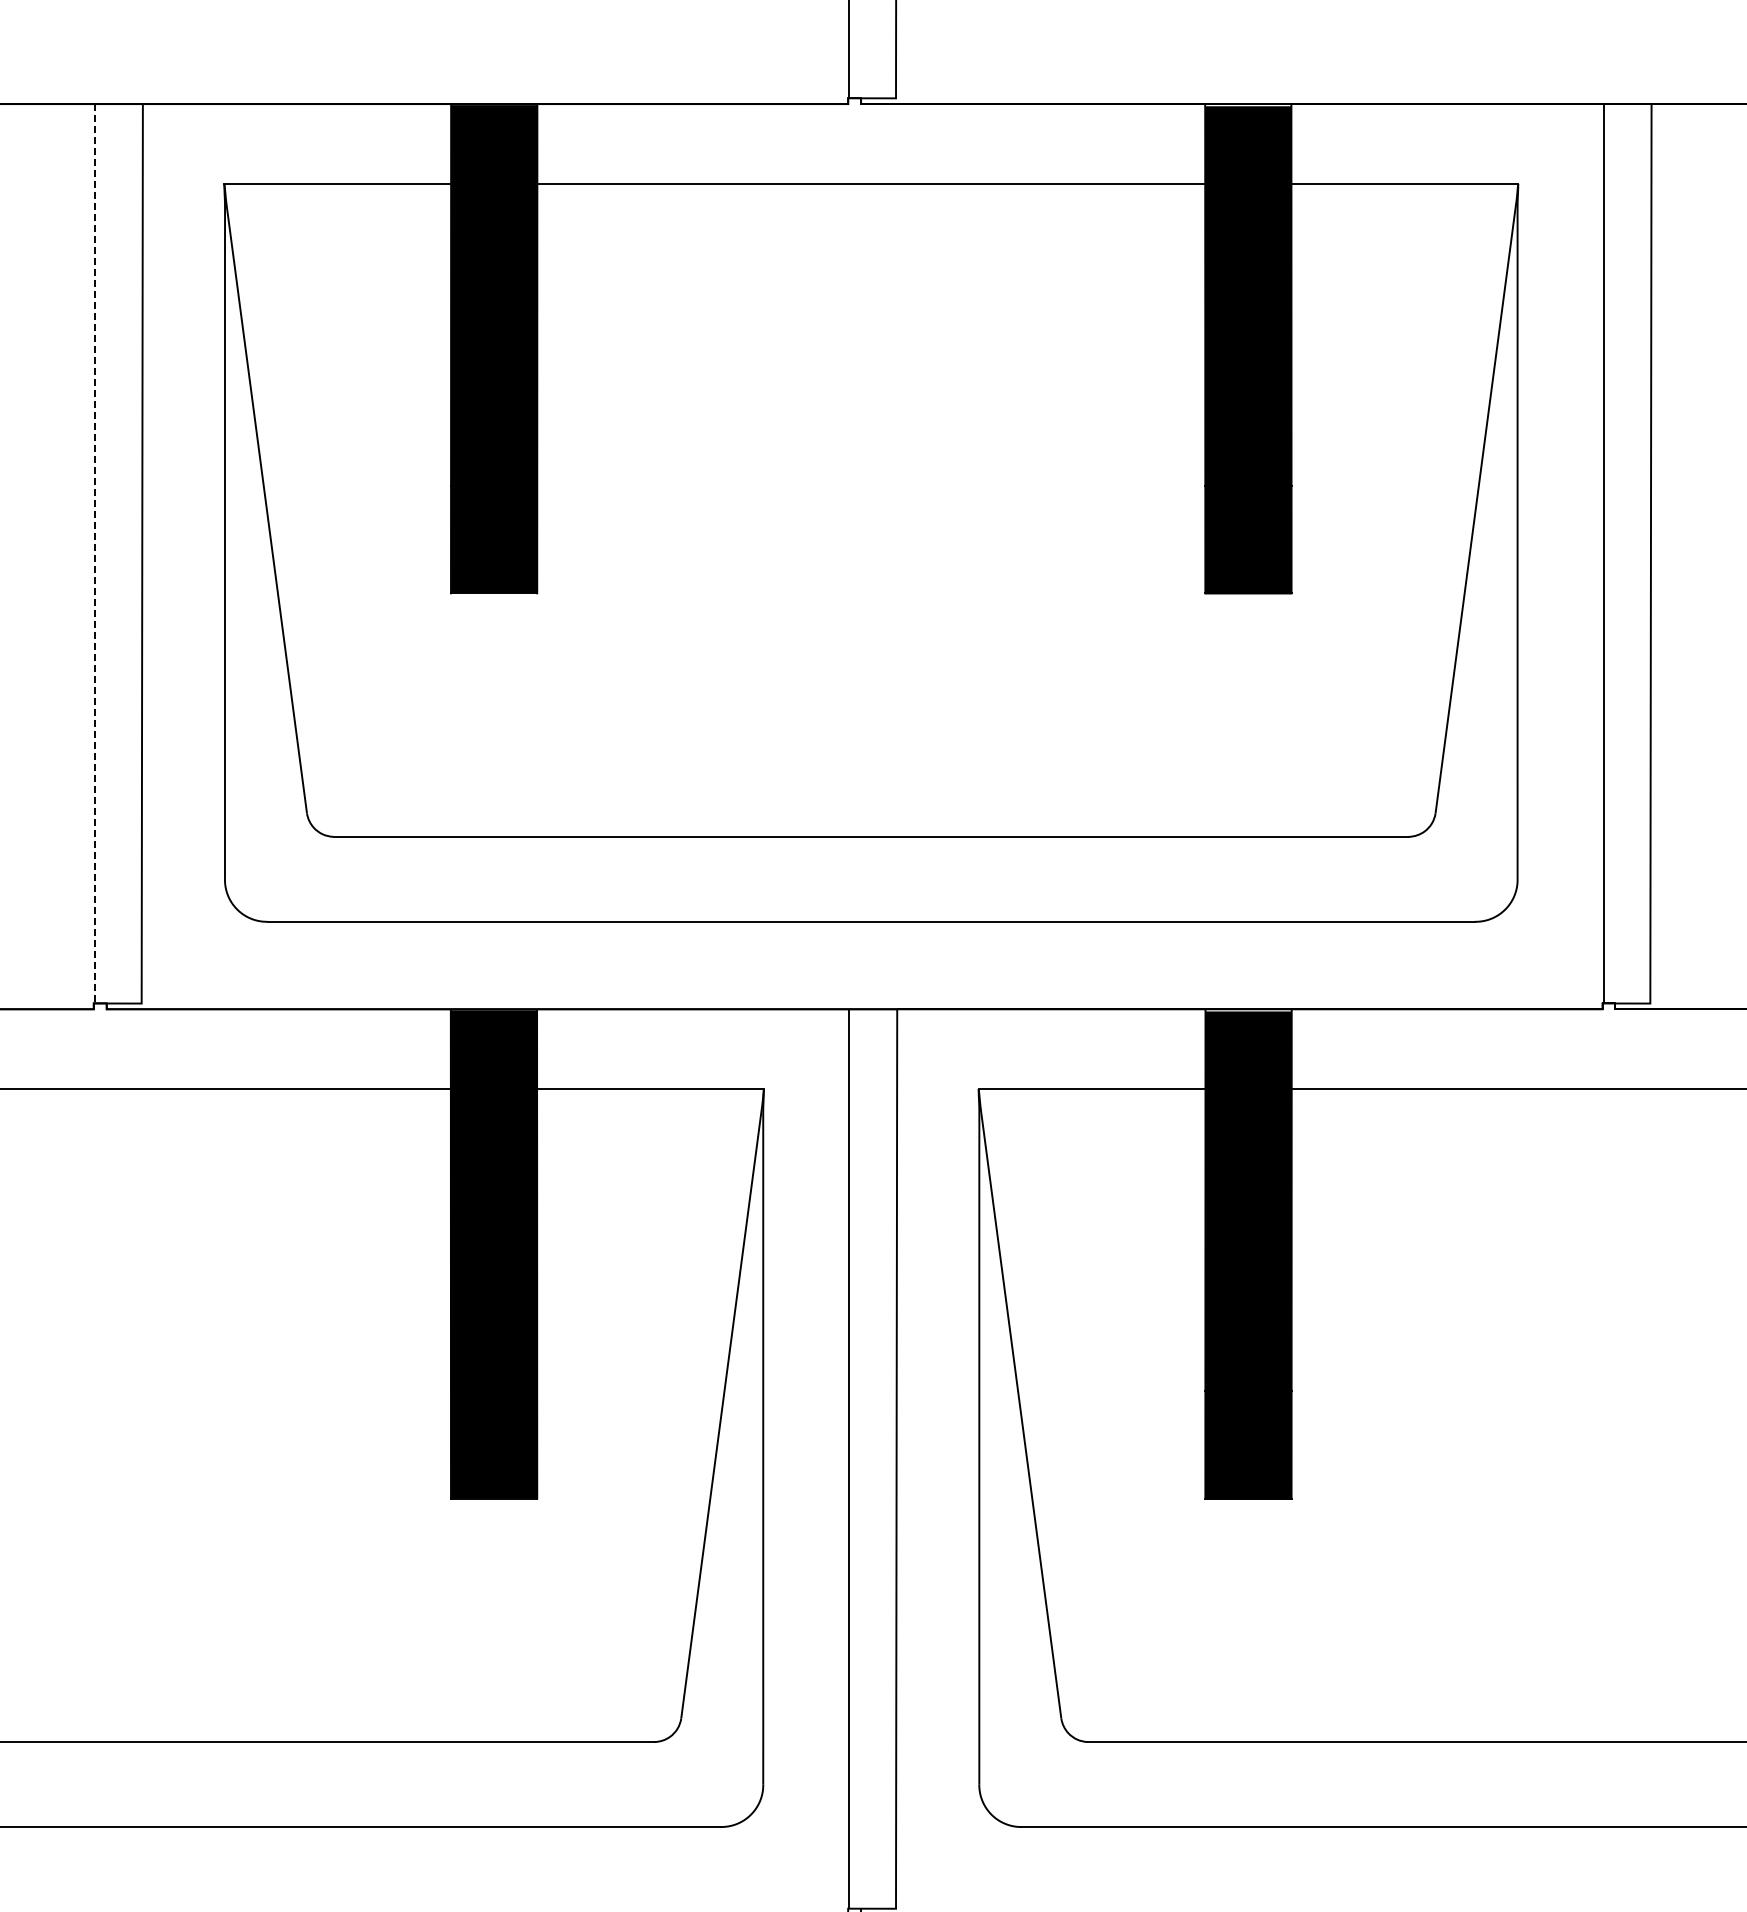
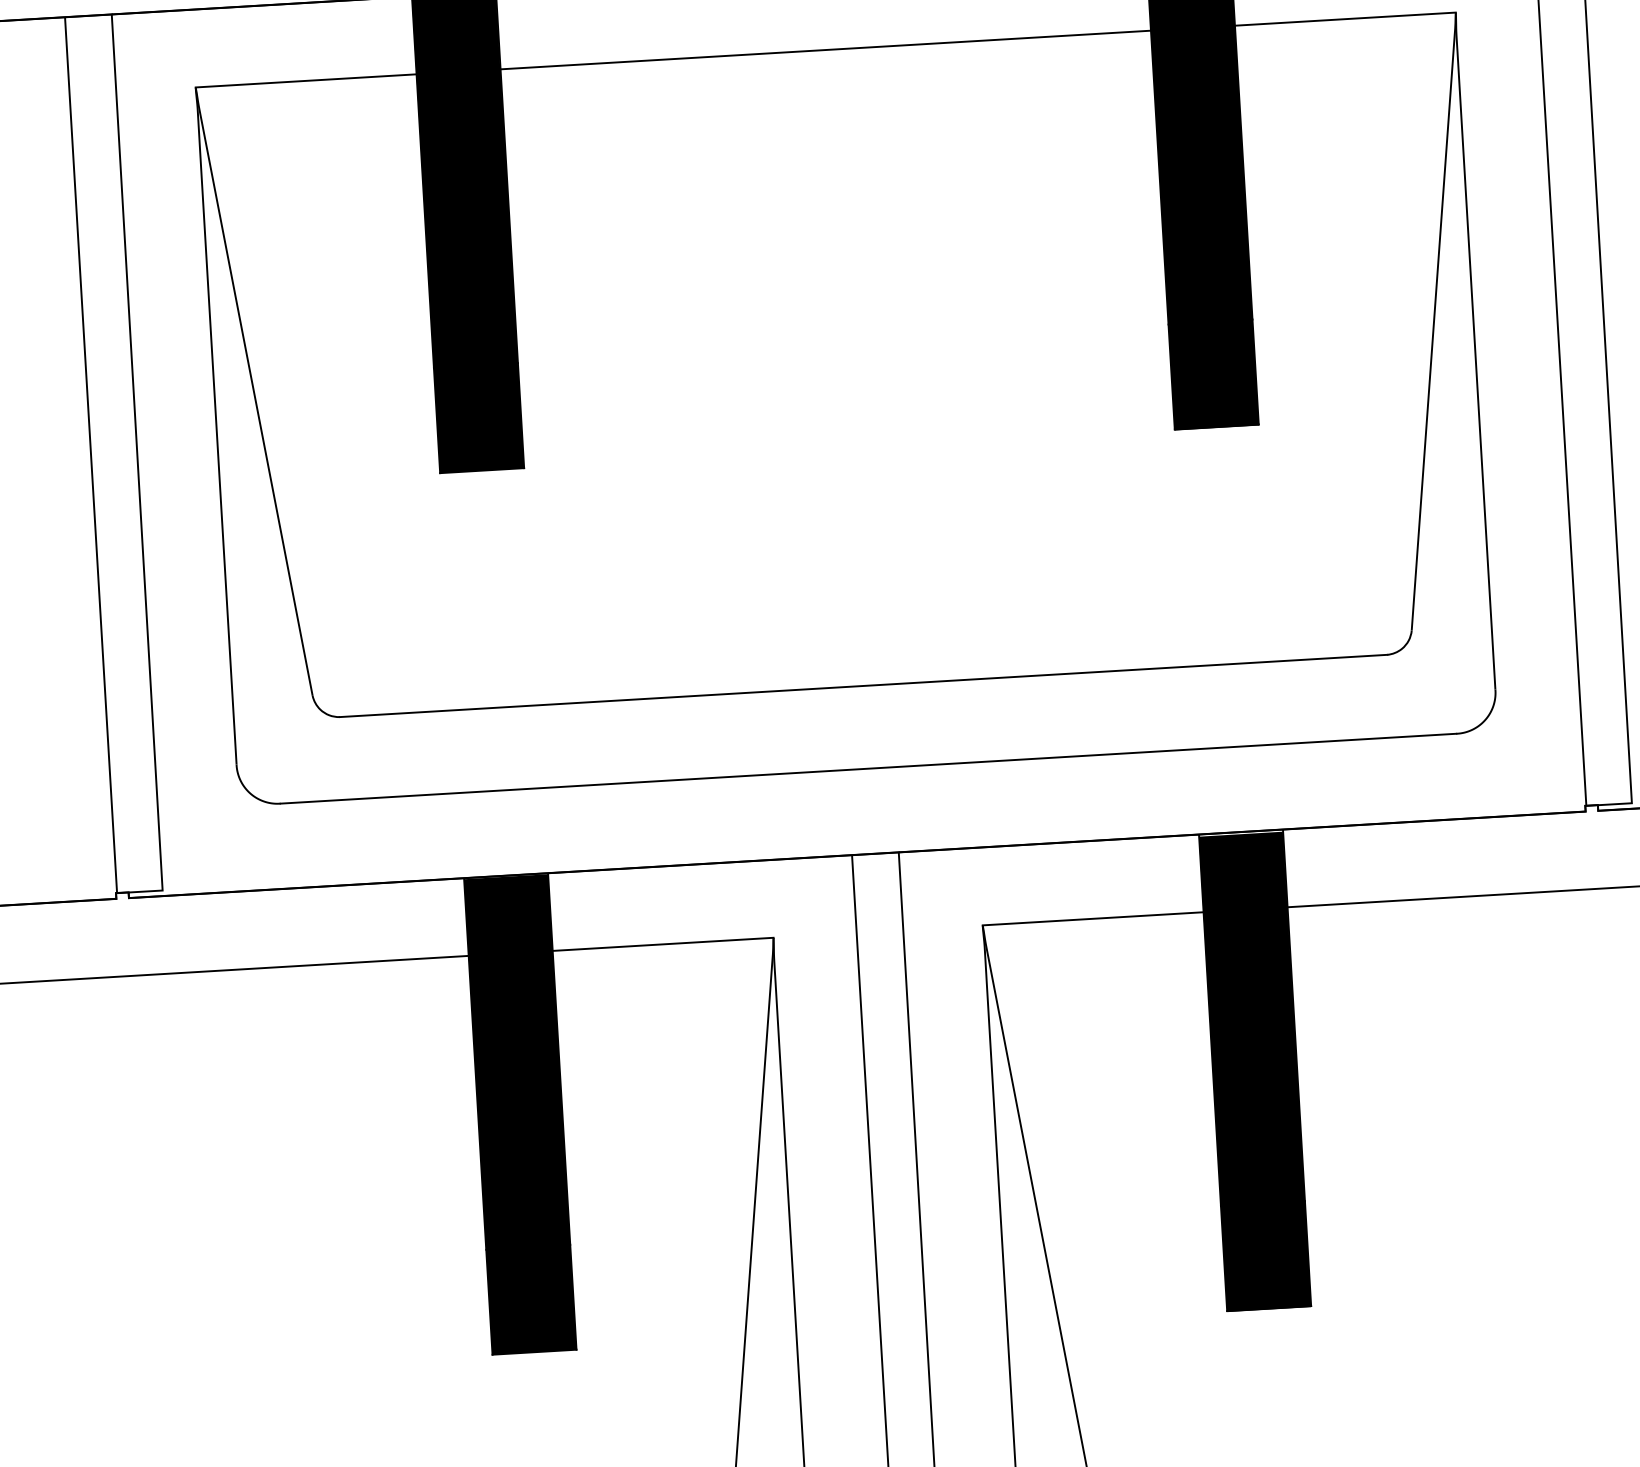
line: (94, 553) -> (90, 454), dashed -> solid

